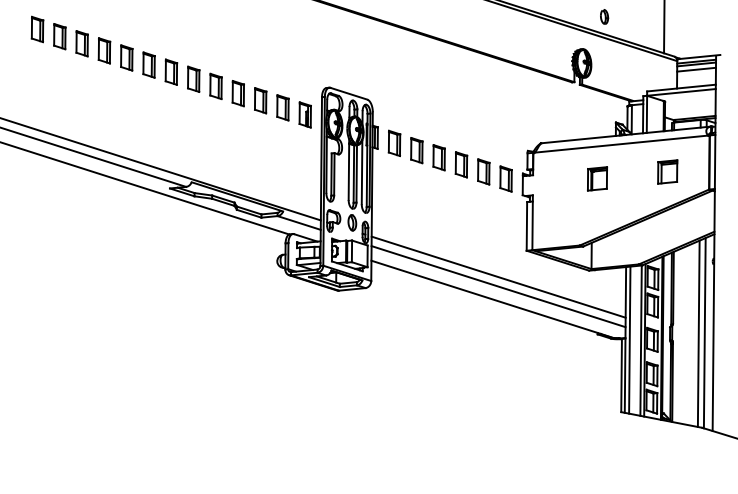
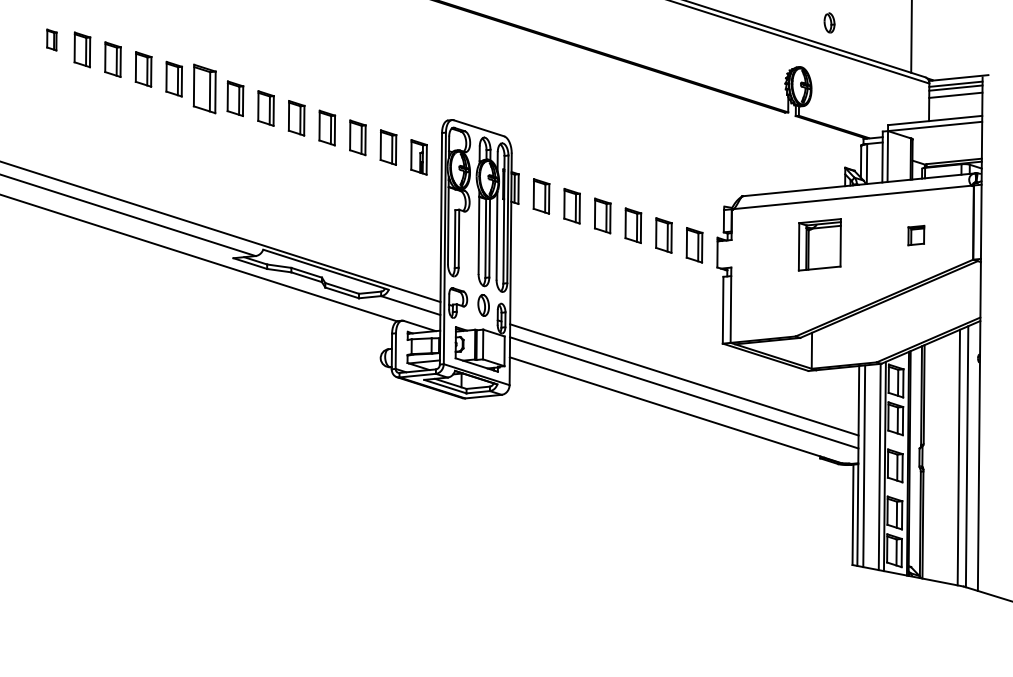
part: (37, 29) -> (51, 39), size x0.6
part: (148, 64) -> (204, 88), size x1.4
part: (667, 171) -> (916, 235), size x0.6
part: (597, 179) -> (819, 245), size x1.6

